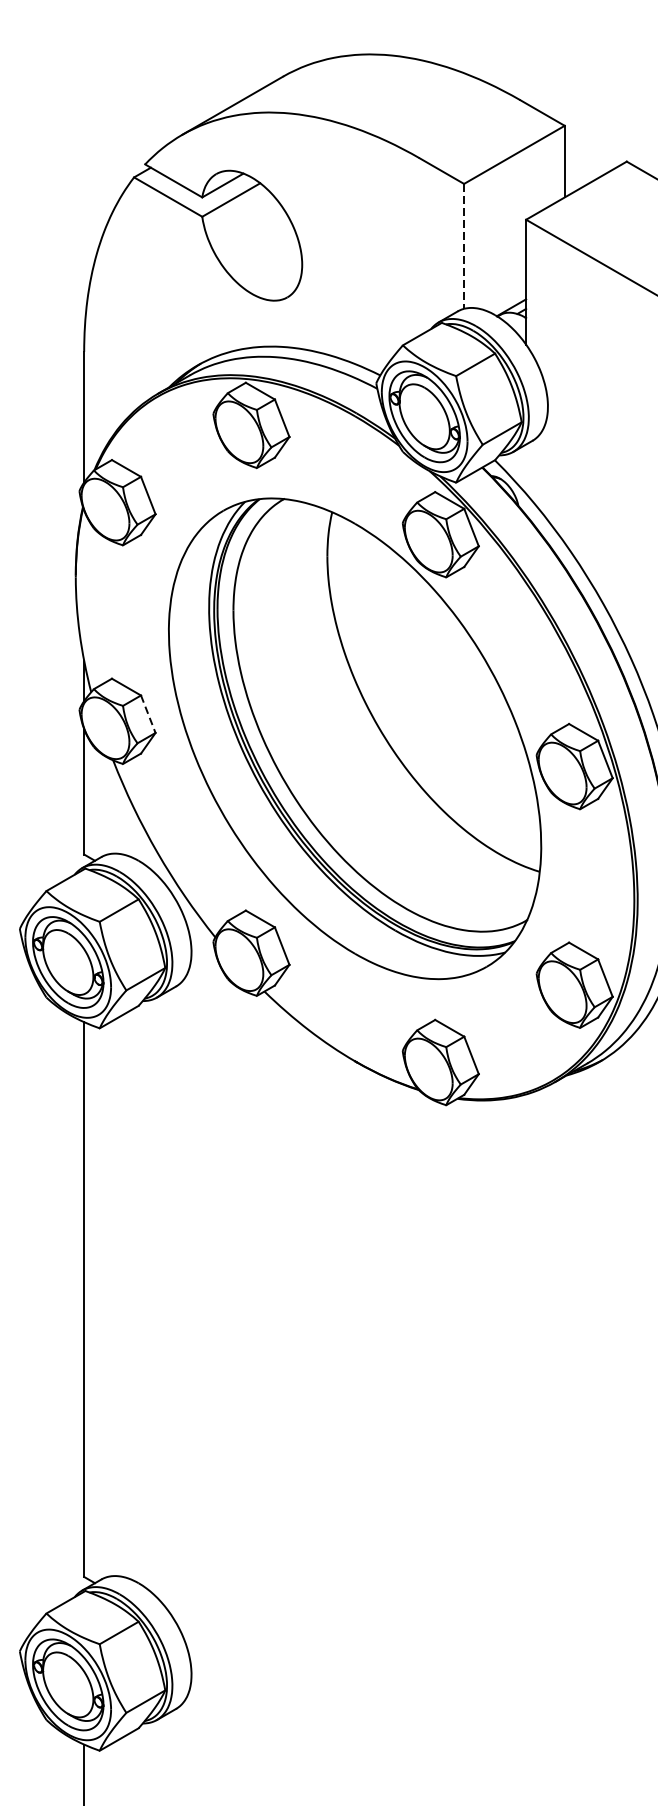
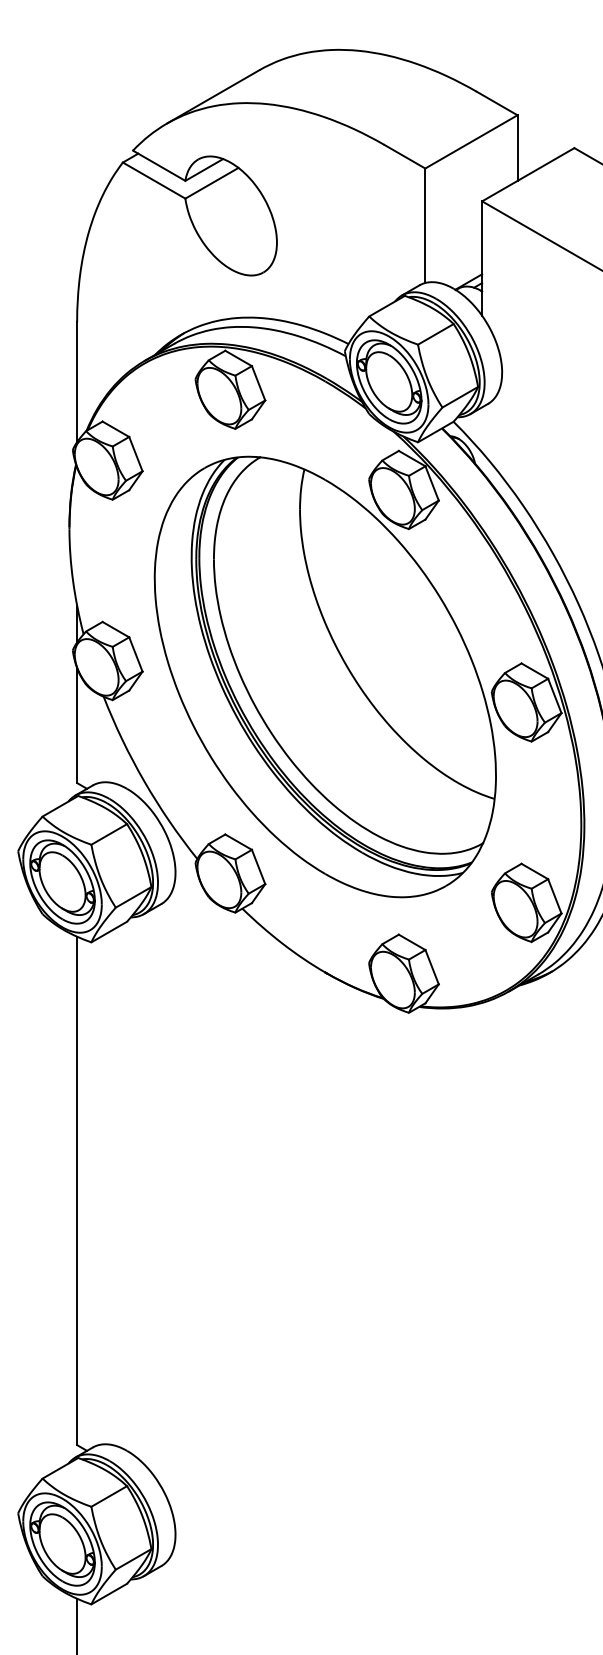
line: (464, 247) -> (425, 226), dashed -> solid
line: (148, 714) -> (136, 654), dashed -> solid

